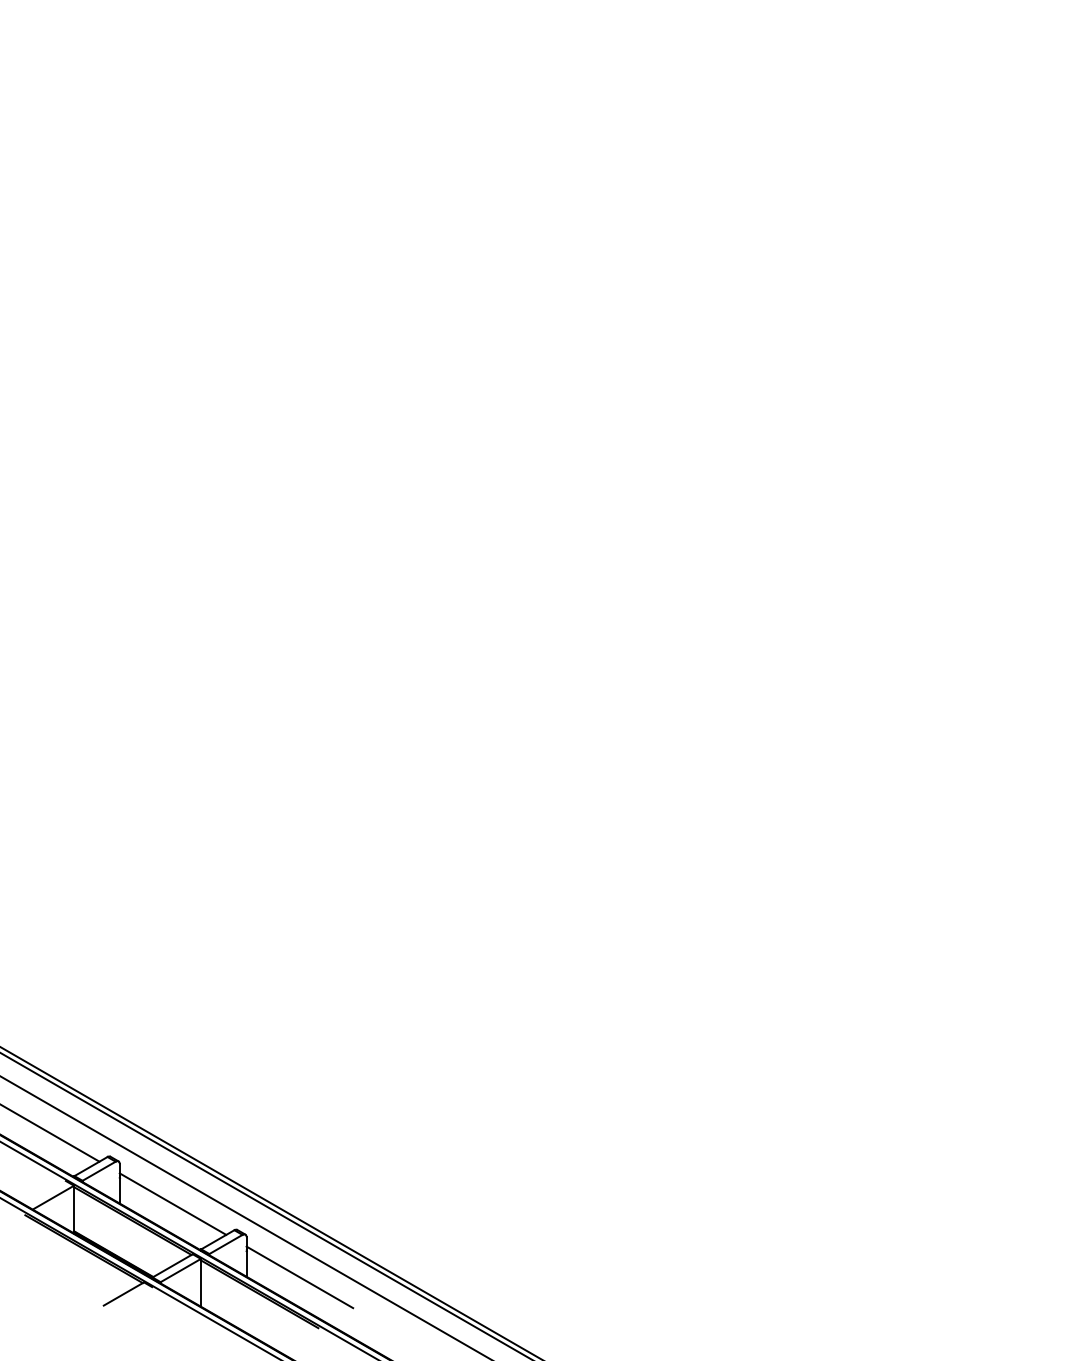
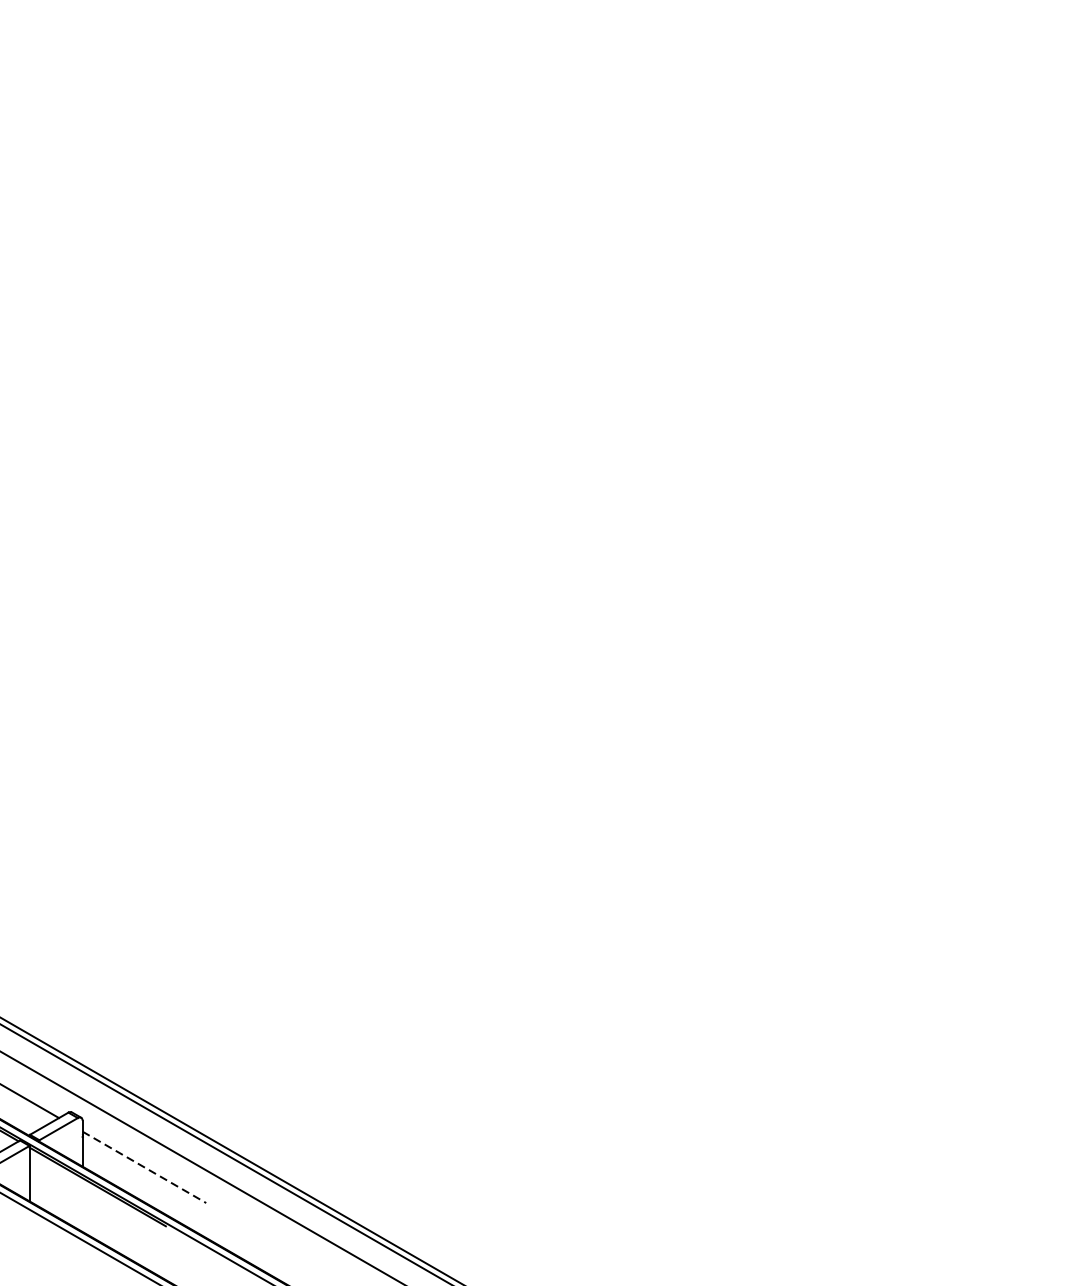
line: (299, 1277) -> (143, 1167), solid -> dashed

